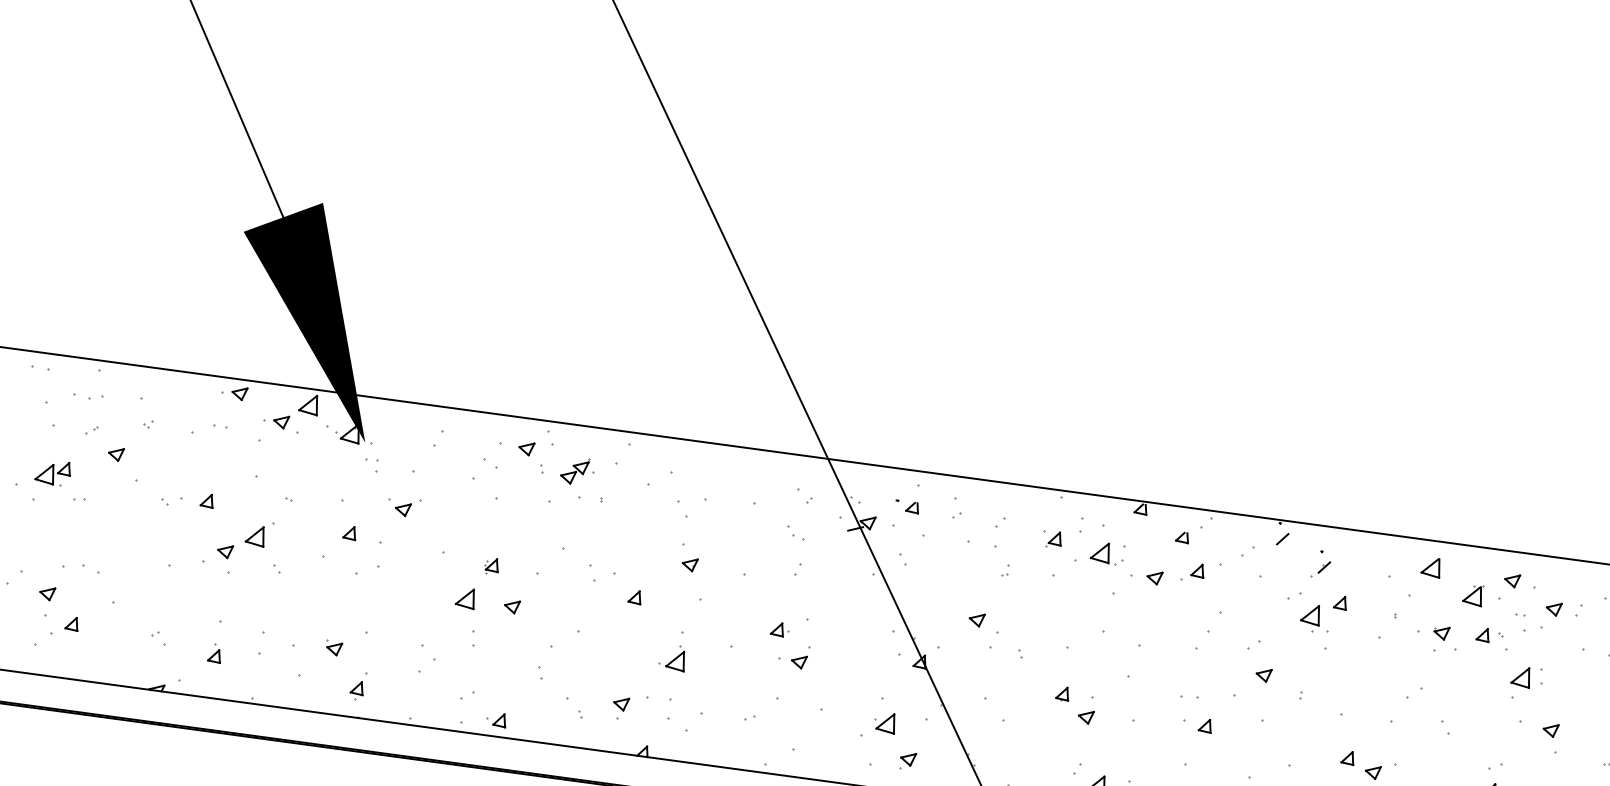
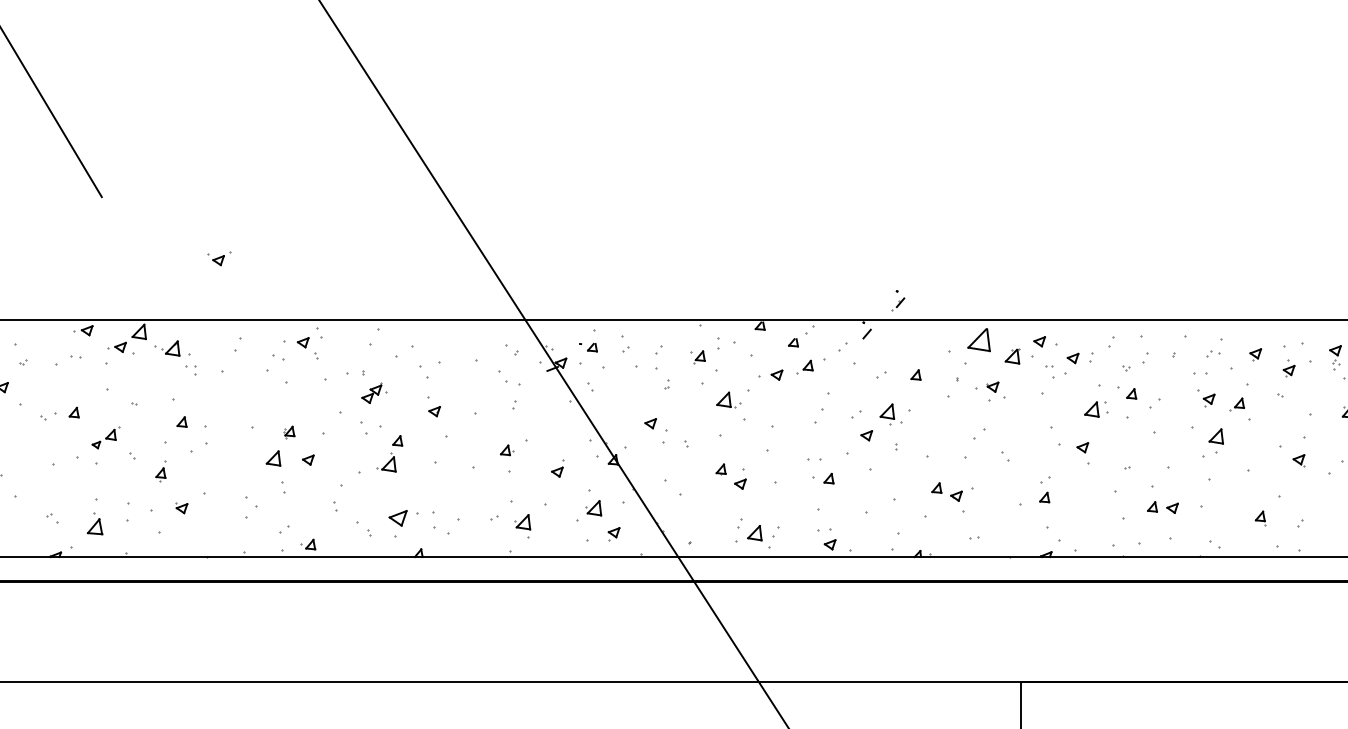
fill: (307, 317) -> (129, 268), removed
part: (578, 471) -> (374, 393), moved
part: (404, 506) -> (219, 258), moved
part: (794, 532) -> (508, 377), size x1.6
part: (244, 539) -> (105, 437), size x0.7
part: (1106, 552) -> (728, 399), moved
part: (1322, 564) -> (898, 300), moved
part: (1430, 566) -> (978, 339), size x1.6
part: (1314, 618) -> (890, 414), moved
part: (1489, 635) -> (1028, 384), removed
part: (214, 652) -> (94, 523), size x1.6
part: (673, 657) -> (386, 462), moved
part: (799, 657) -> (557, 468), moved
part: (1527, 677) -> (1096, 409), moved
part: (357, 685) -> (160, 471), moved
part: (619, 709) -> (397, 524), size x1.6
part: (787, 728) -> (522, 522), added

